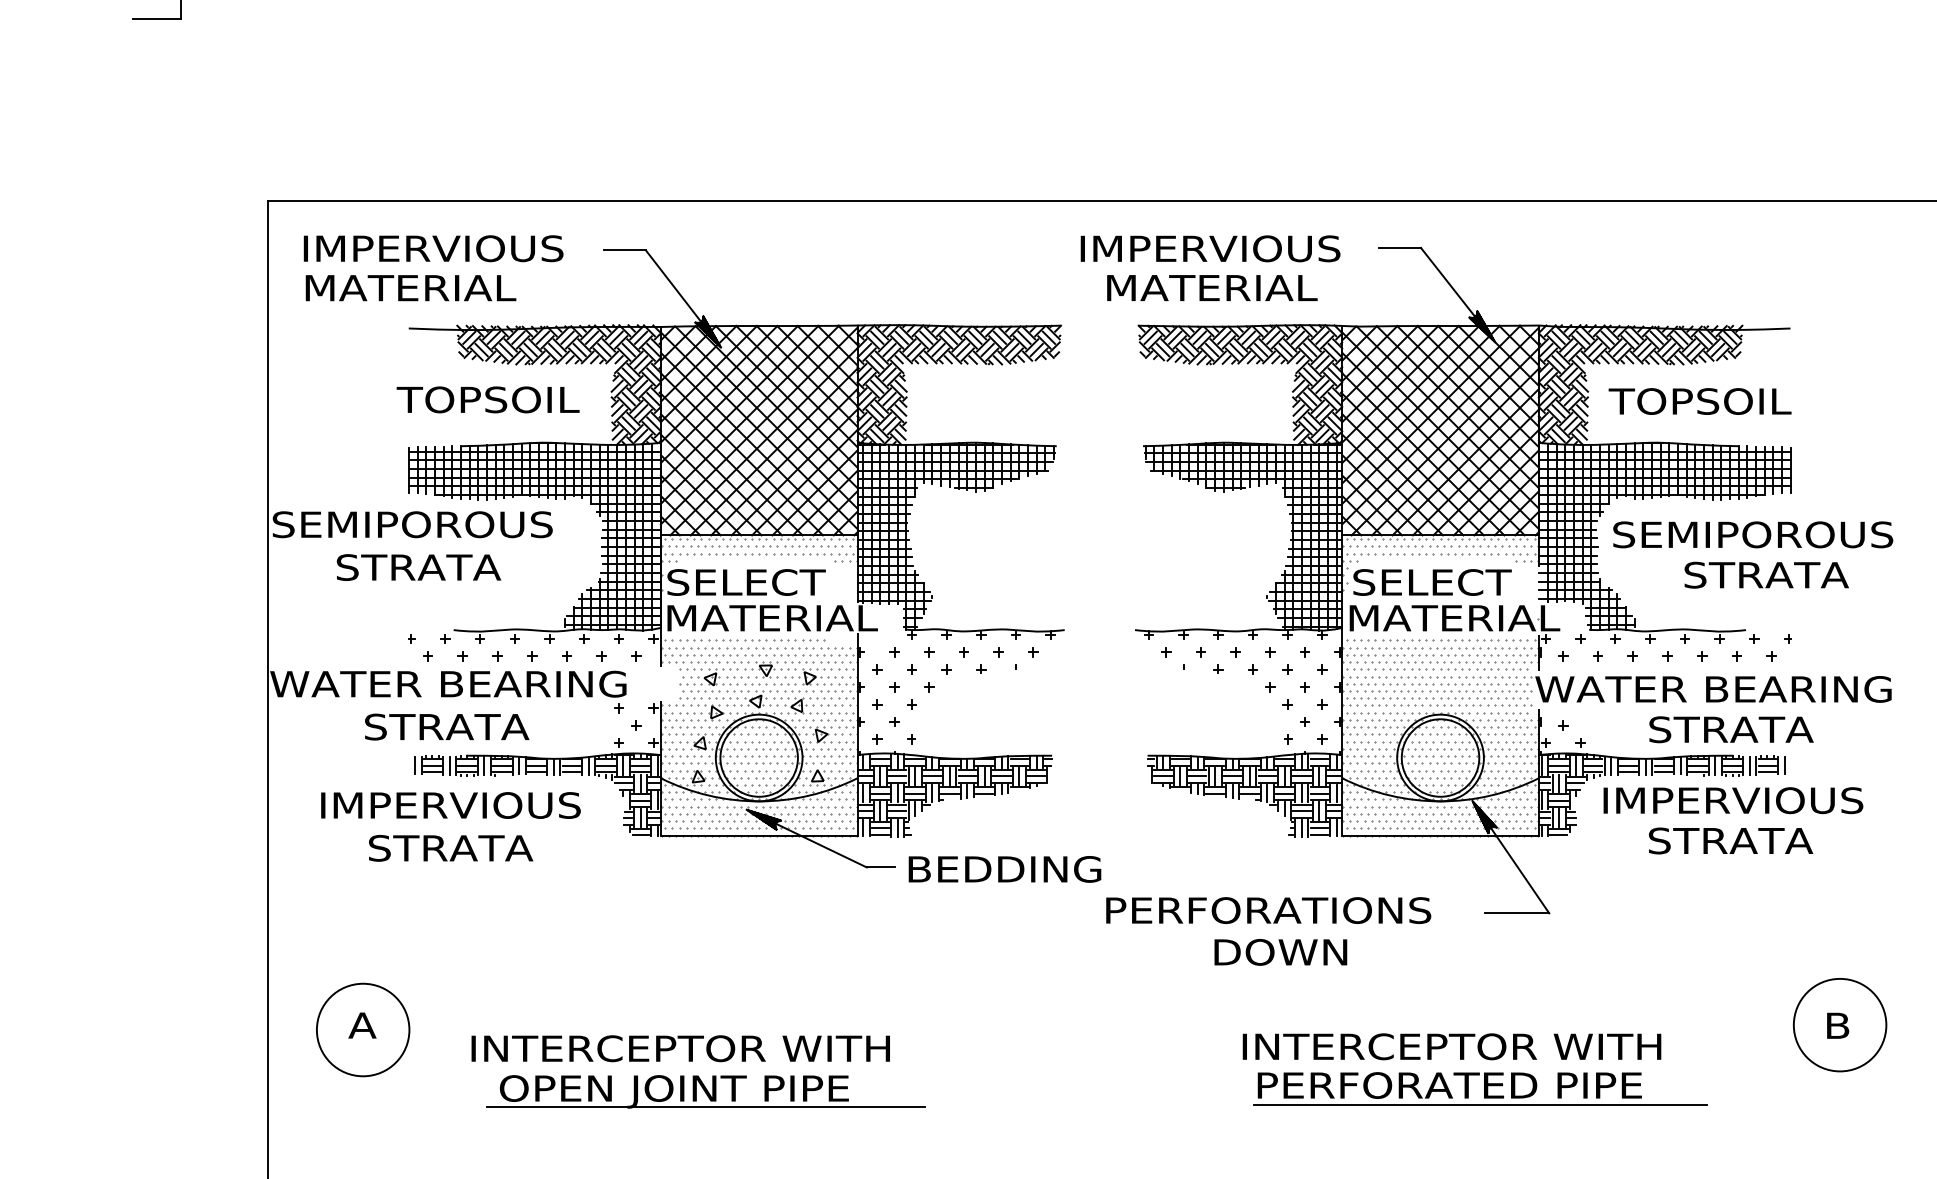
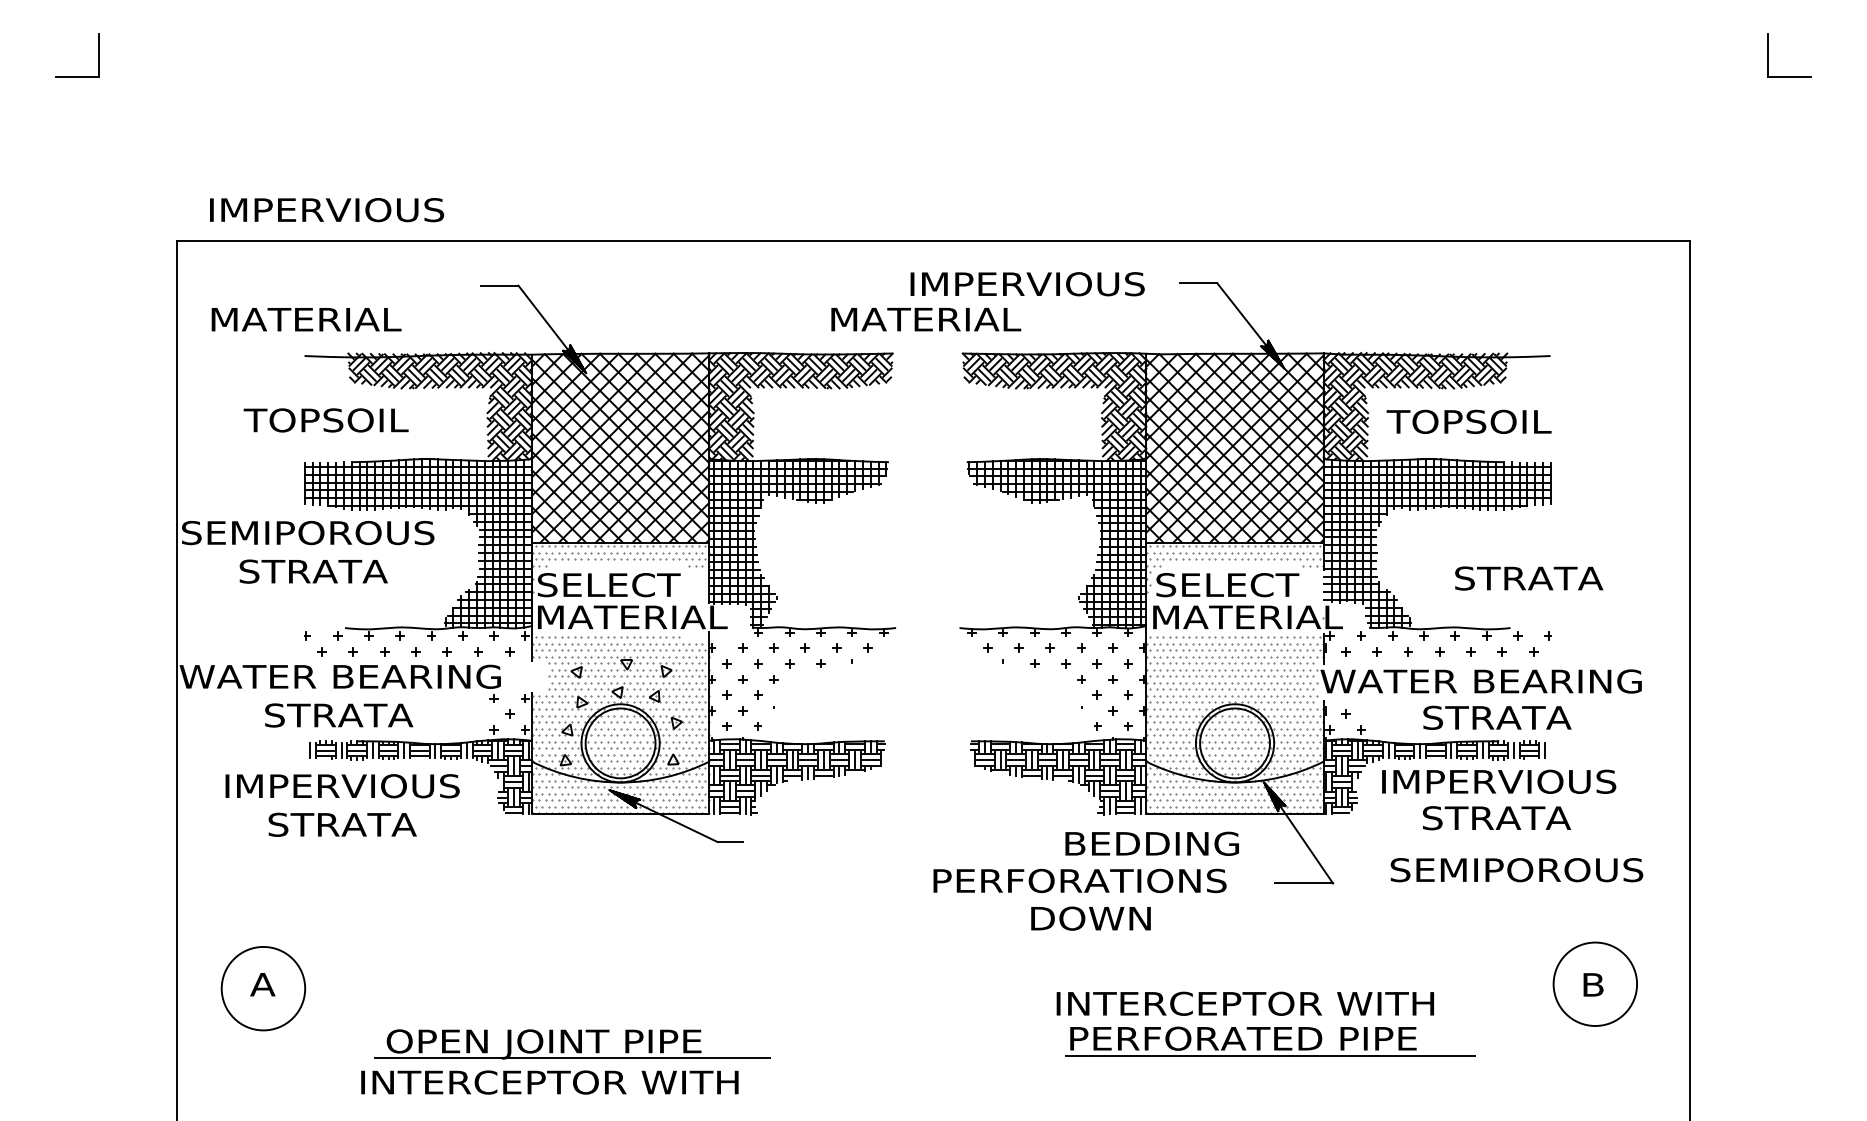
text: (434, 249) -> (327, 210), moved
text: (1212, 287) -> (926, 319), moved
text: (487, 399) -> (325, 420), moved
text: (1752, 535) -> (1516, 870), moved
text: (1004, 869) -> (1151, 843), moved
text: (680, 1048) -> (549, 1082), moved

